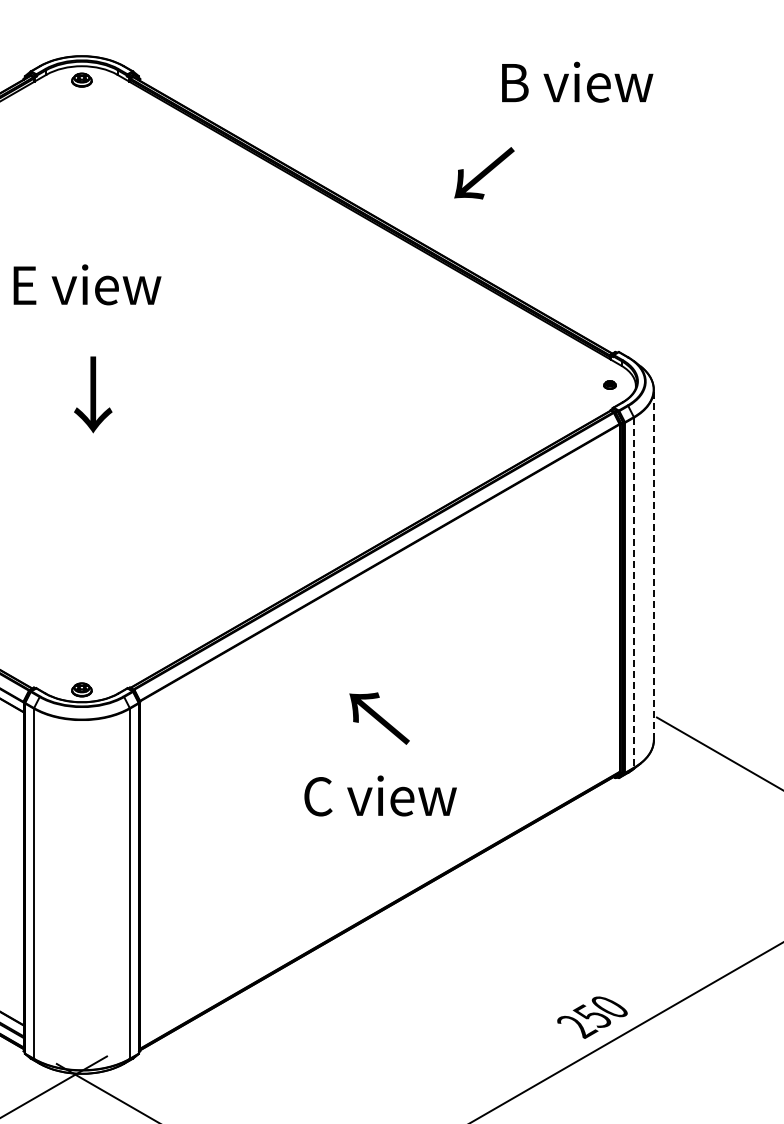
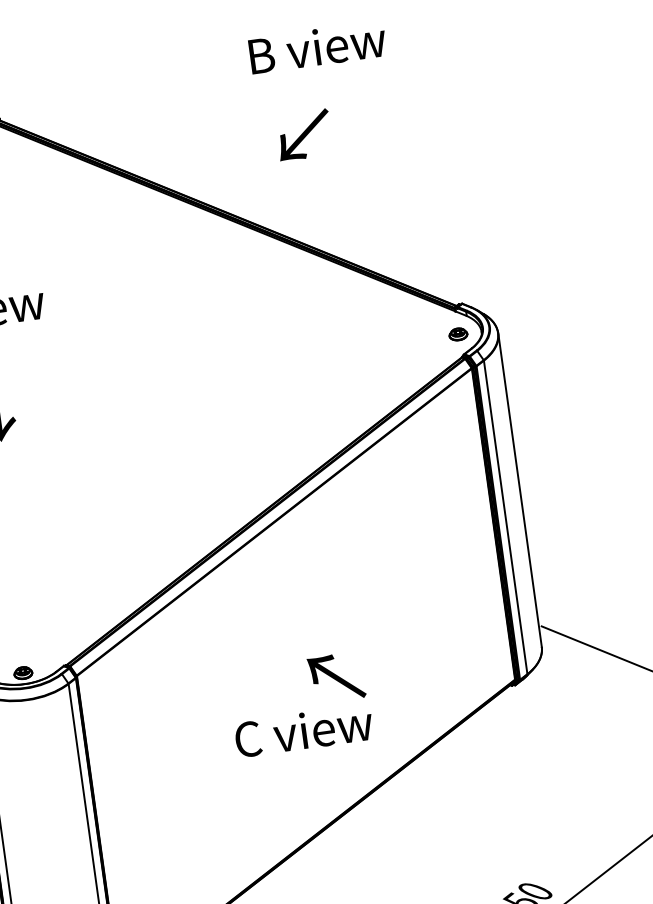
text: (577, 81) -> (317, 46), moved
text: (484, 173) -> (304, 135), moved
part: (609, 384) -> (457, 334), size x1.67
line: (653, 564) -> (519, 489), dashed -> solid
line: (634, 593) -> (506, 518), dashed -> solid
text: (379, 718) -> (336, 677), moved

